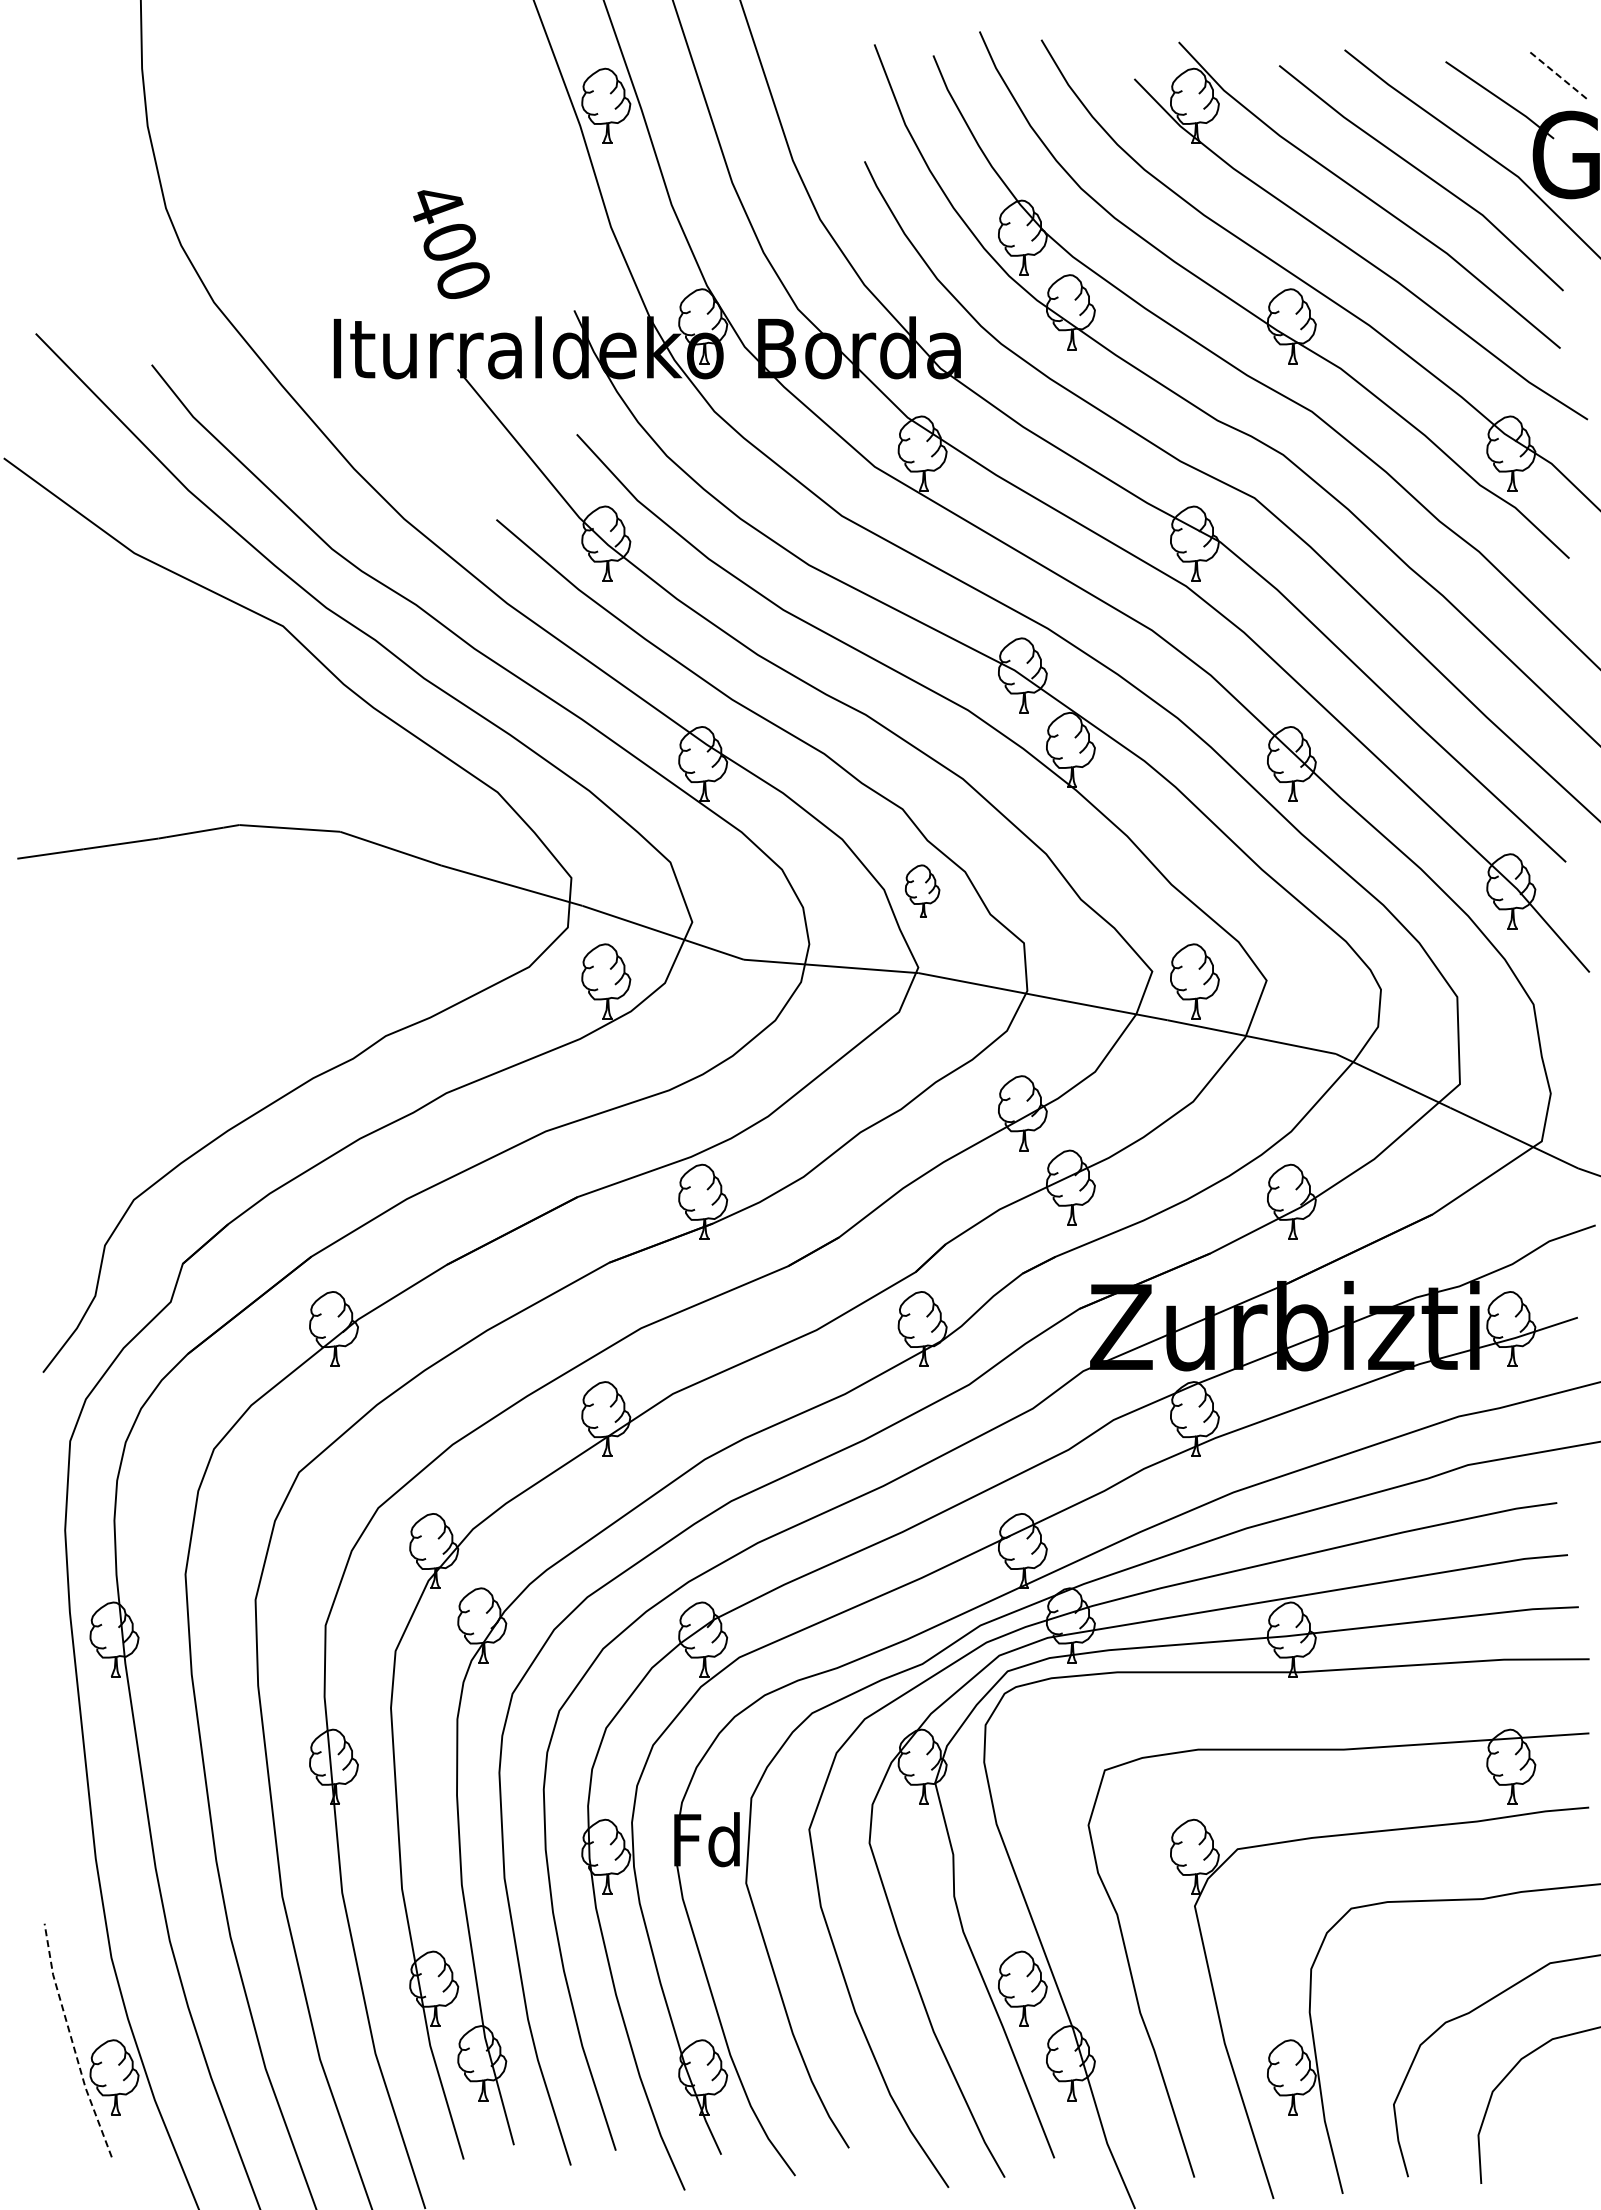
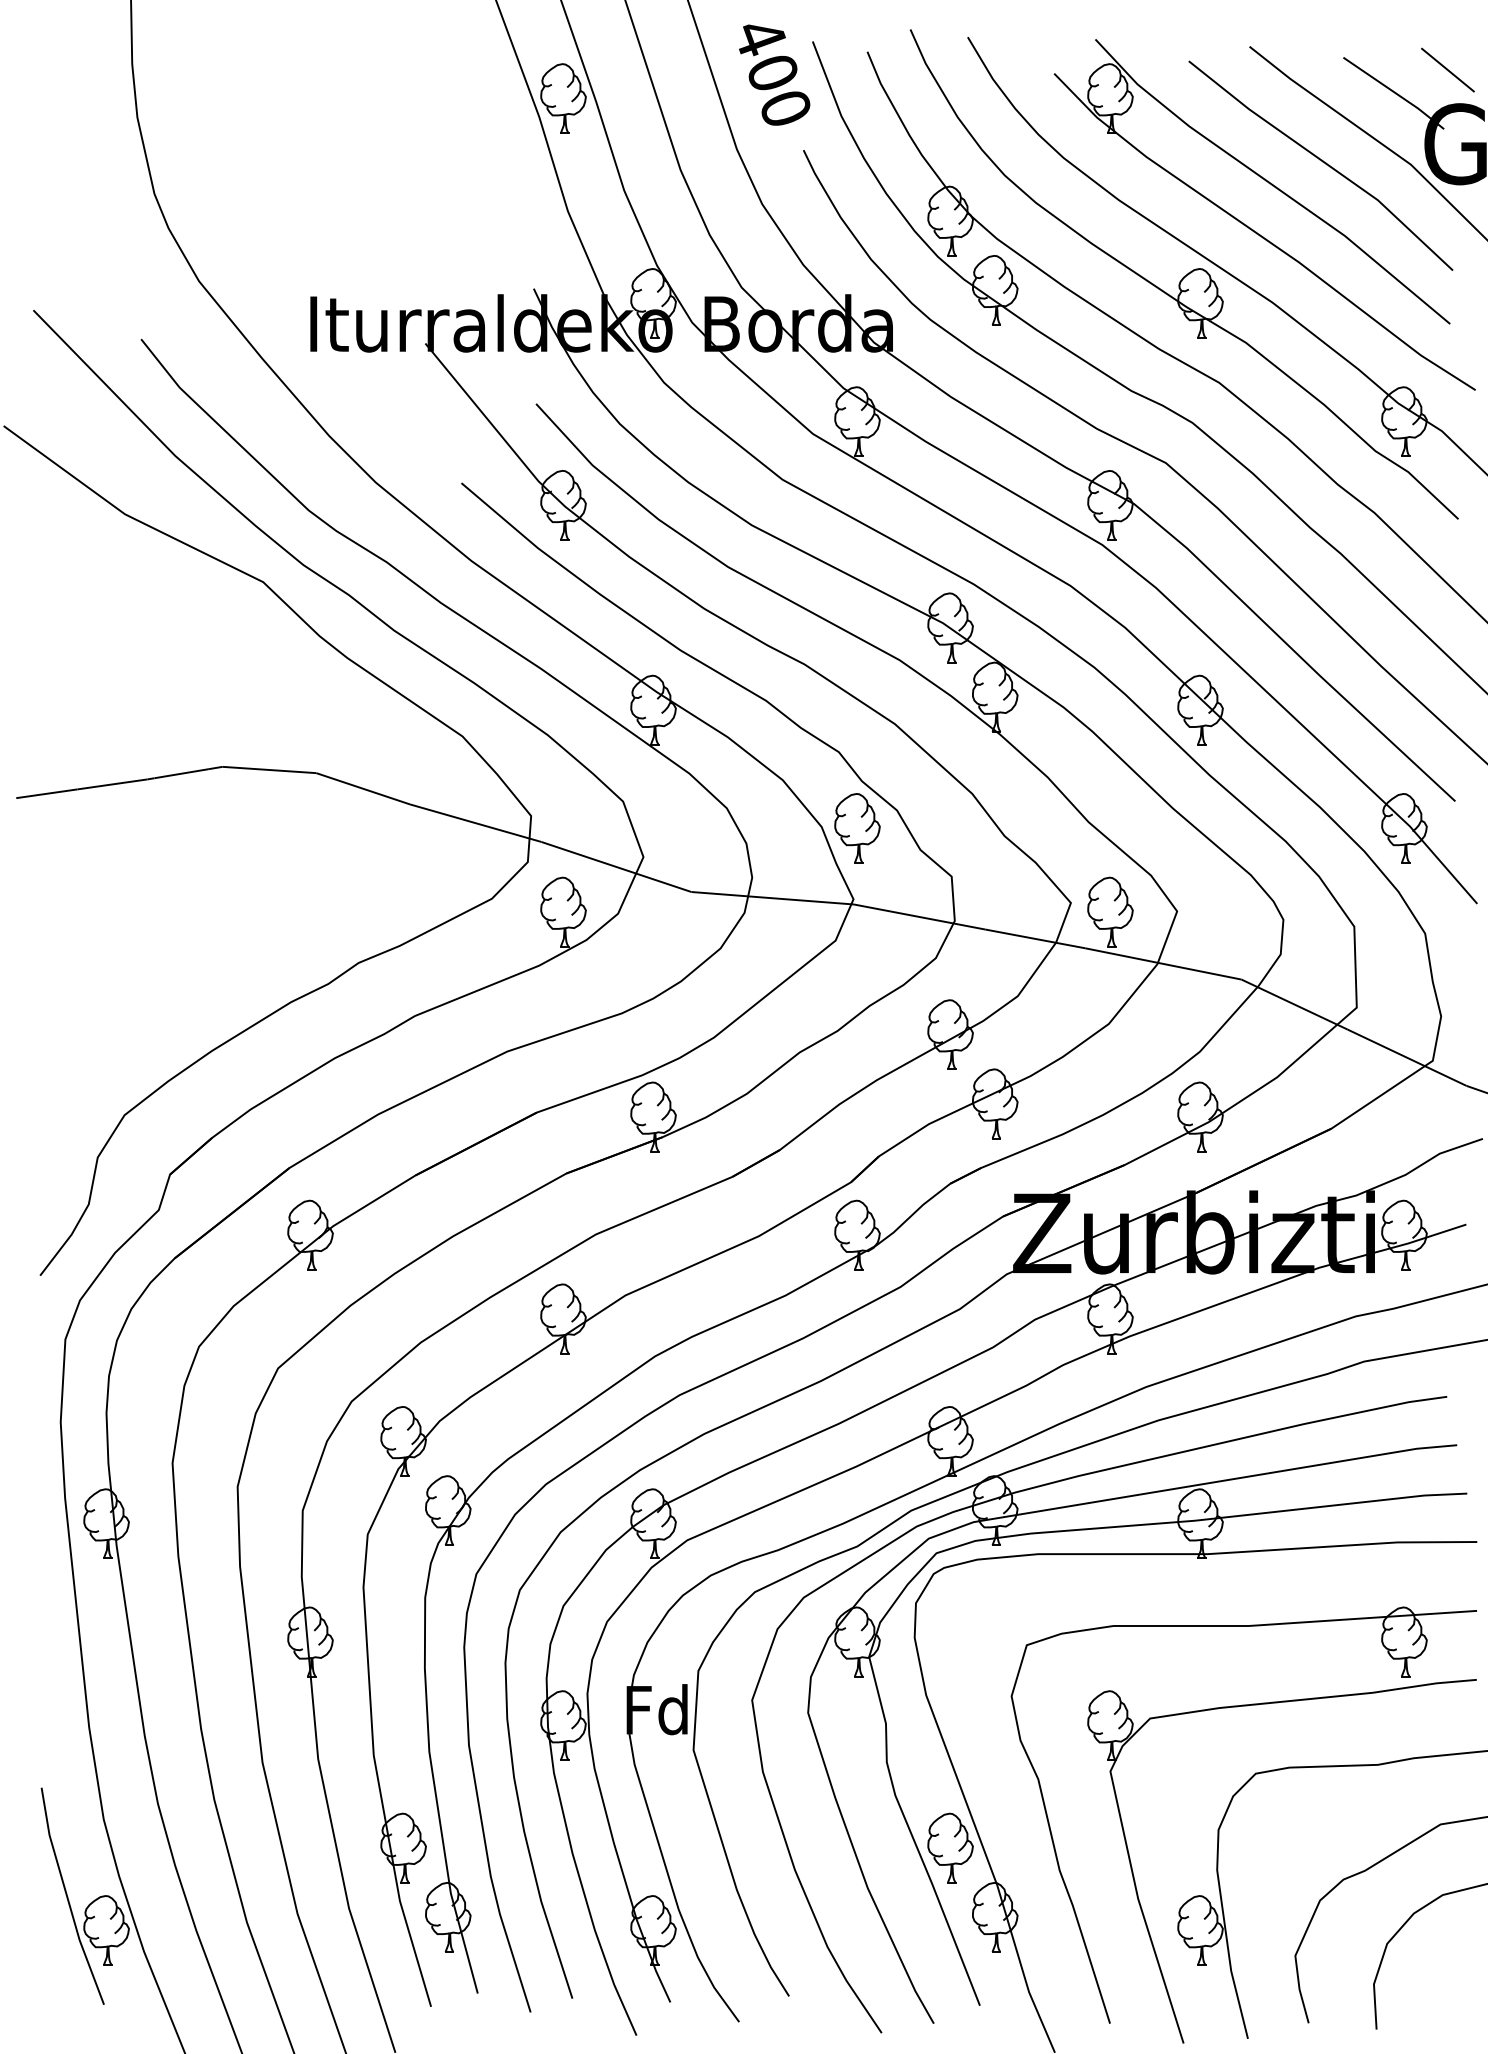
line: (1557, 74) -> (1447, 69), dashed -> solid
text: (451, 244) -> (774, 75), moved
part: (922, 891) -> (857, 828), size x1.43
line: (72, 2041) -> (67, 1897), dashed -> solid

